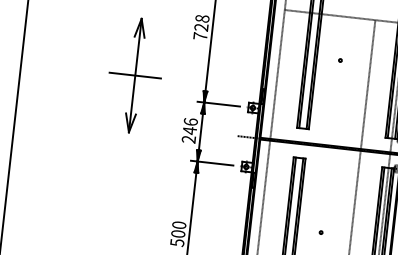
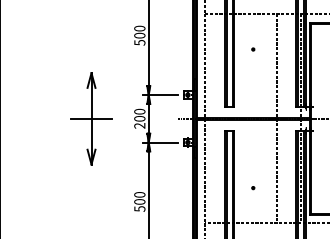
text: (201, 27) -> (139, 35), 728 -> 500
part: (135, 75) -> (91, 118), moved
text: (190, 125) -> (139, 114), 246 -> 200

